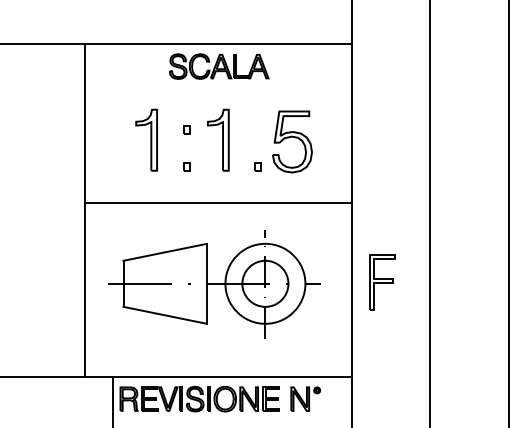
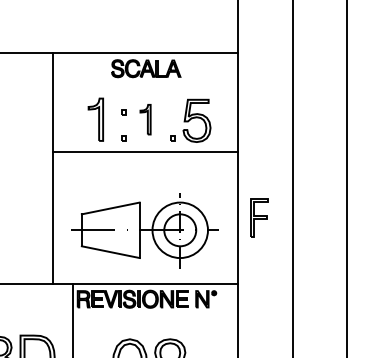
part: (218, 139) -> (145, 119), size x0.7
line: (218, 203) -> (145, 152), moved
part: (213, 284) -> (144, 230), moved

